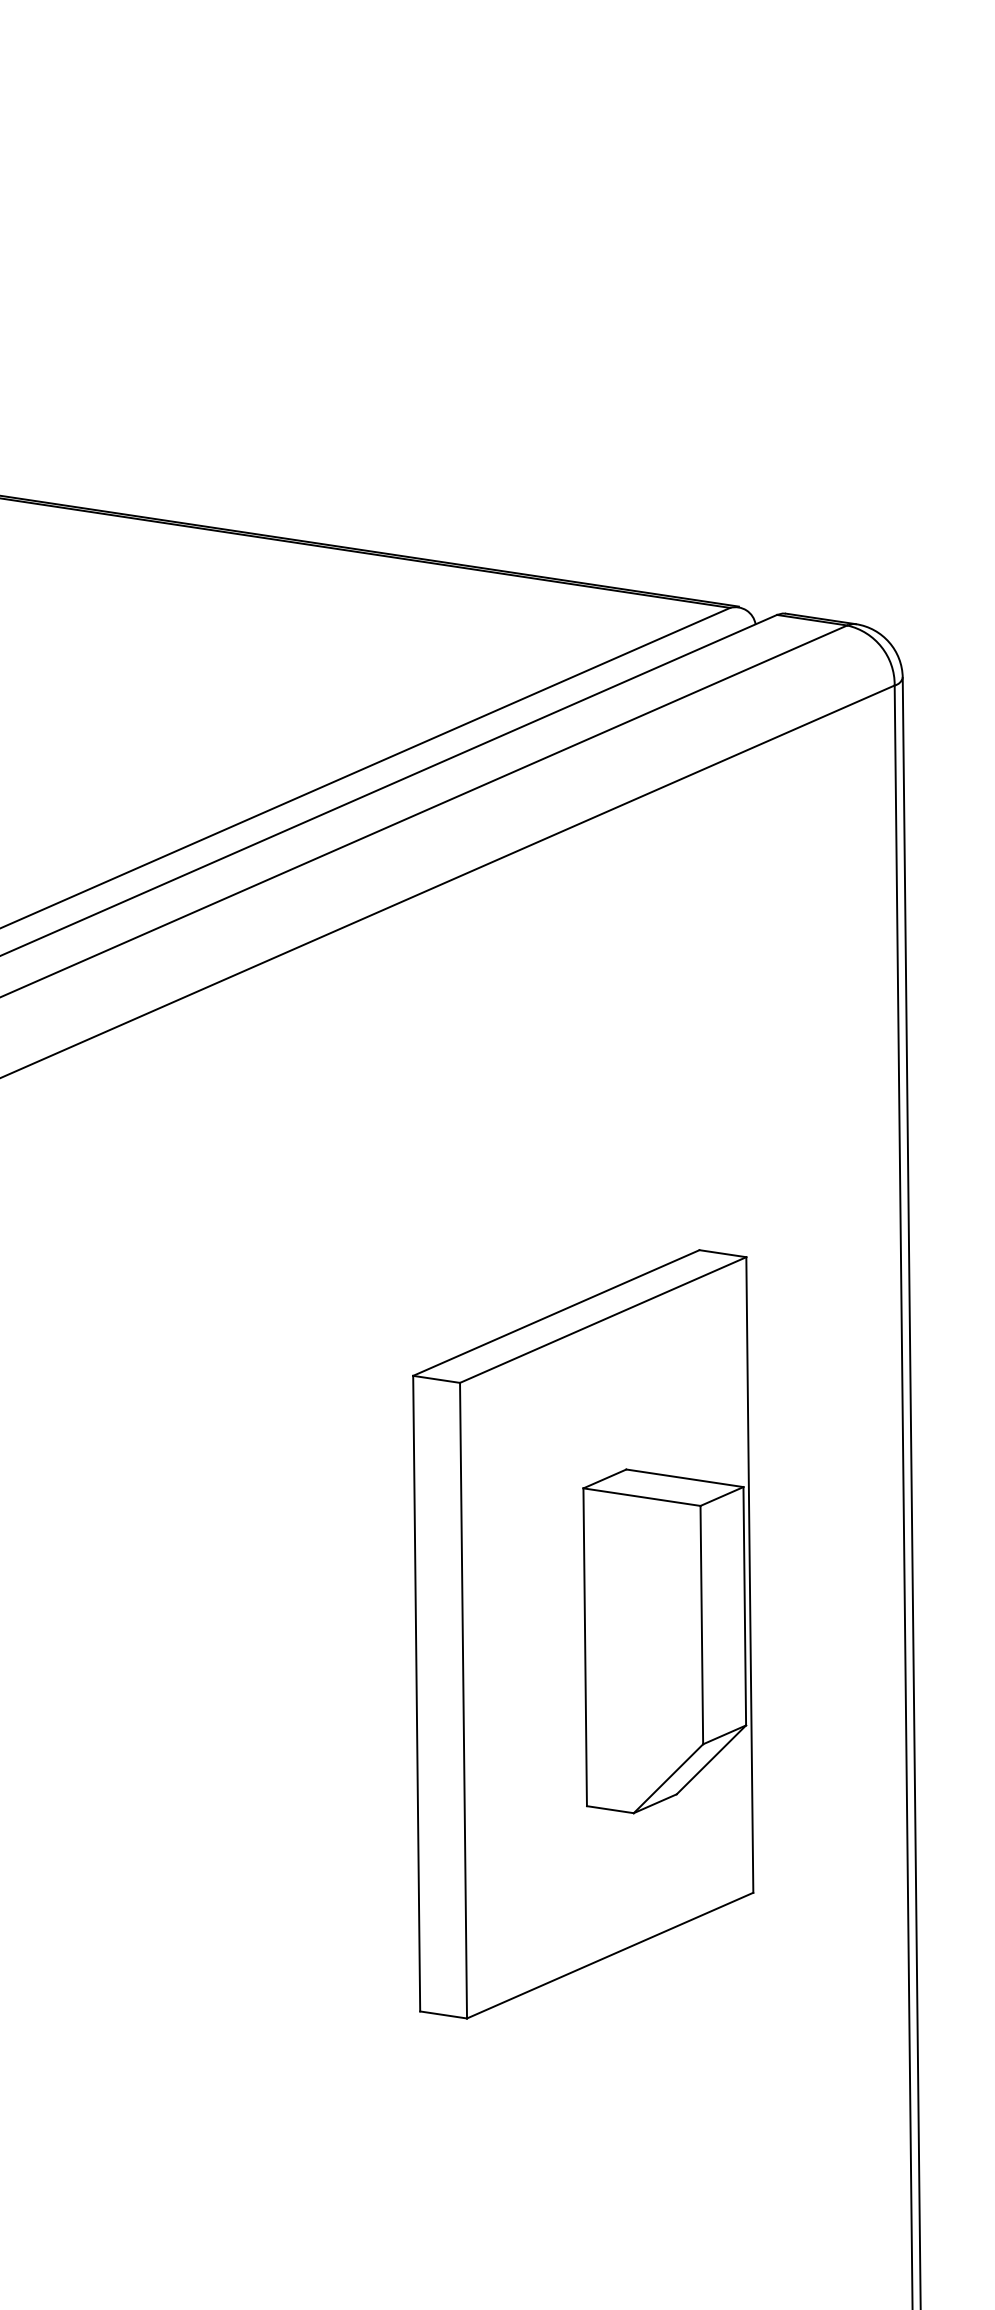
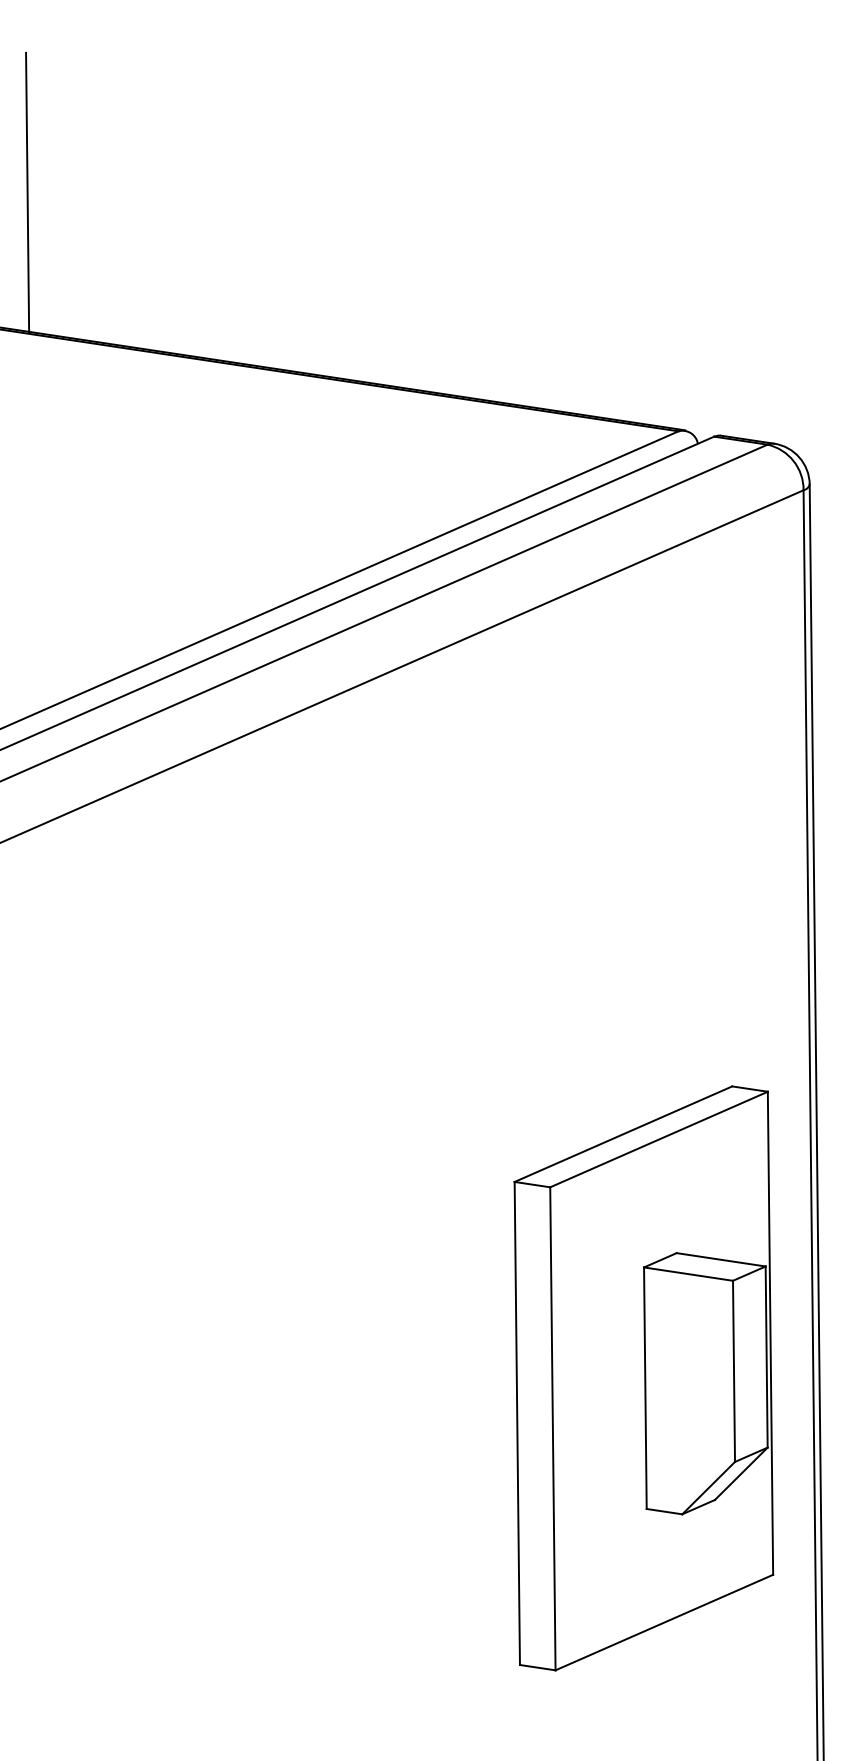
part: (582, 1634) -> (643, 1378), moved

